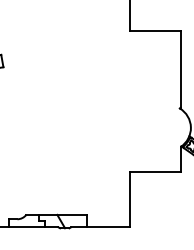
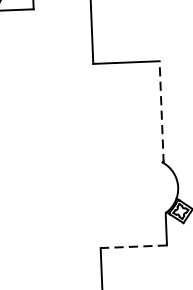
line: (180, 70) -> (161, 112), solid -> dashed
line: (154, 171) -> (132, 246), solid -> dashed

